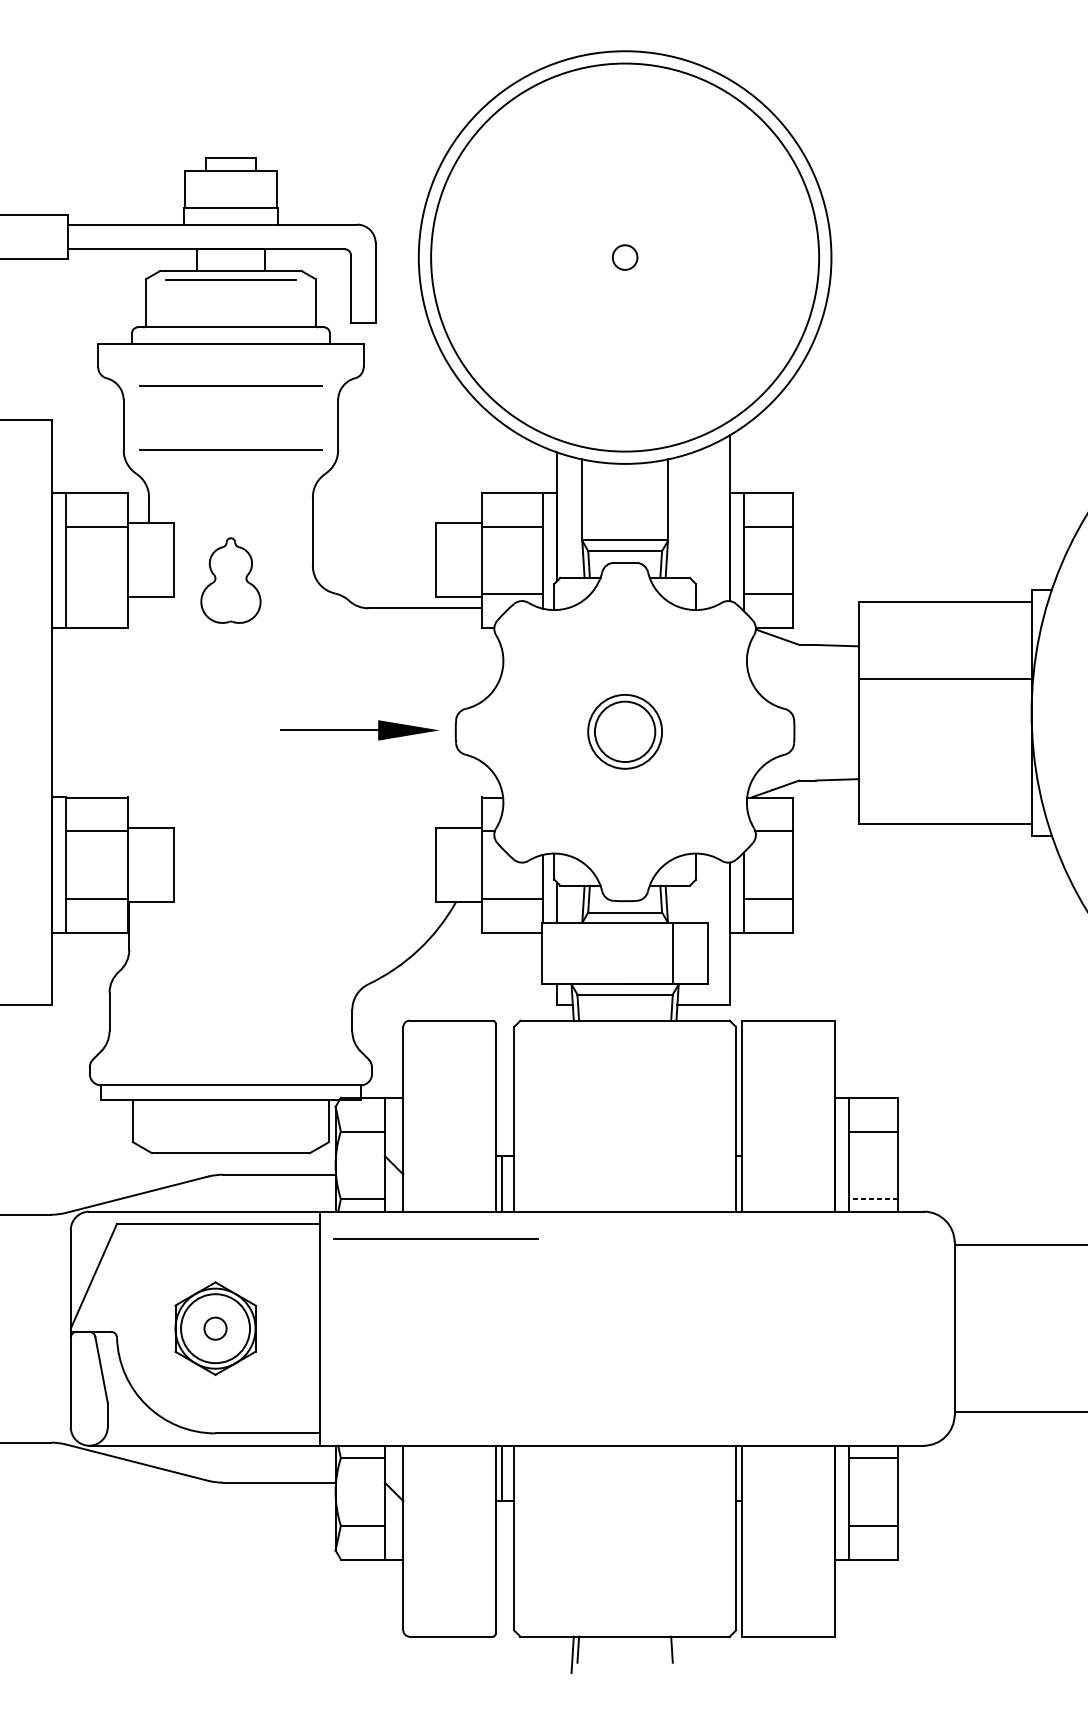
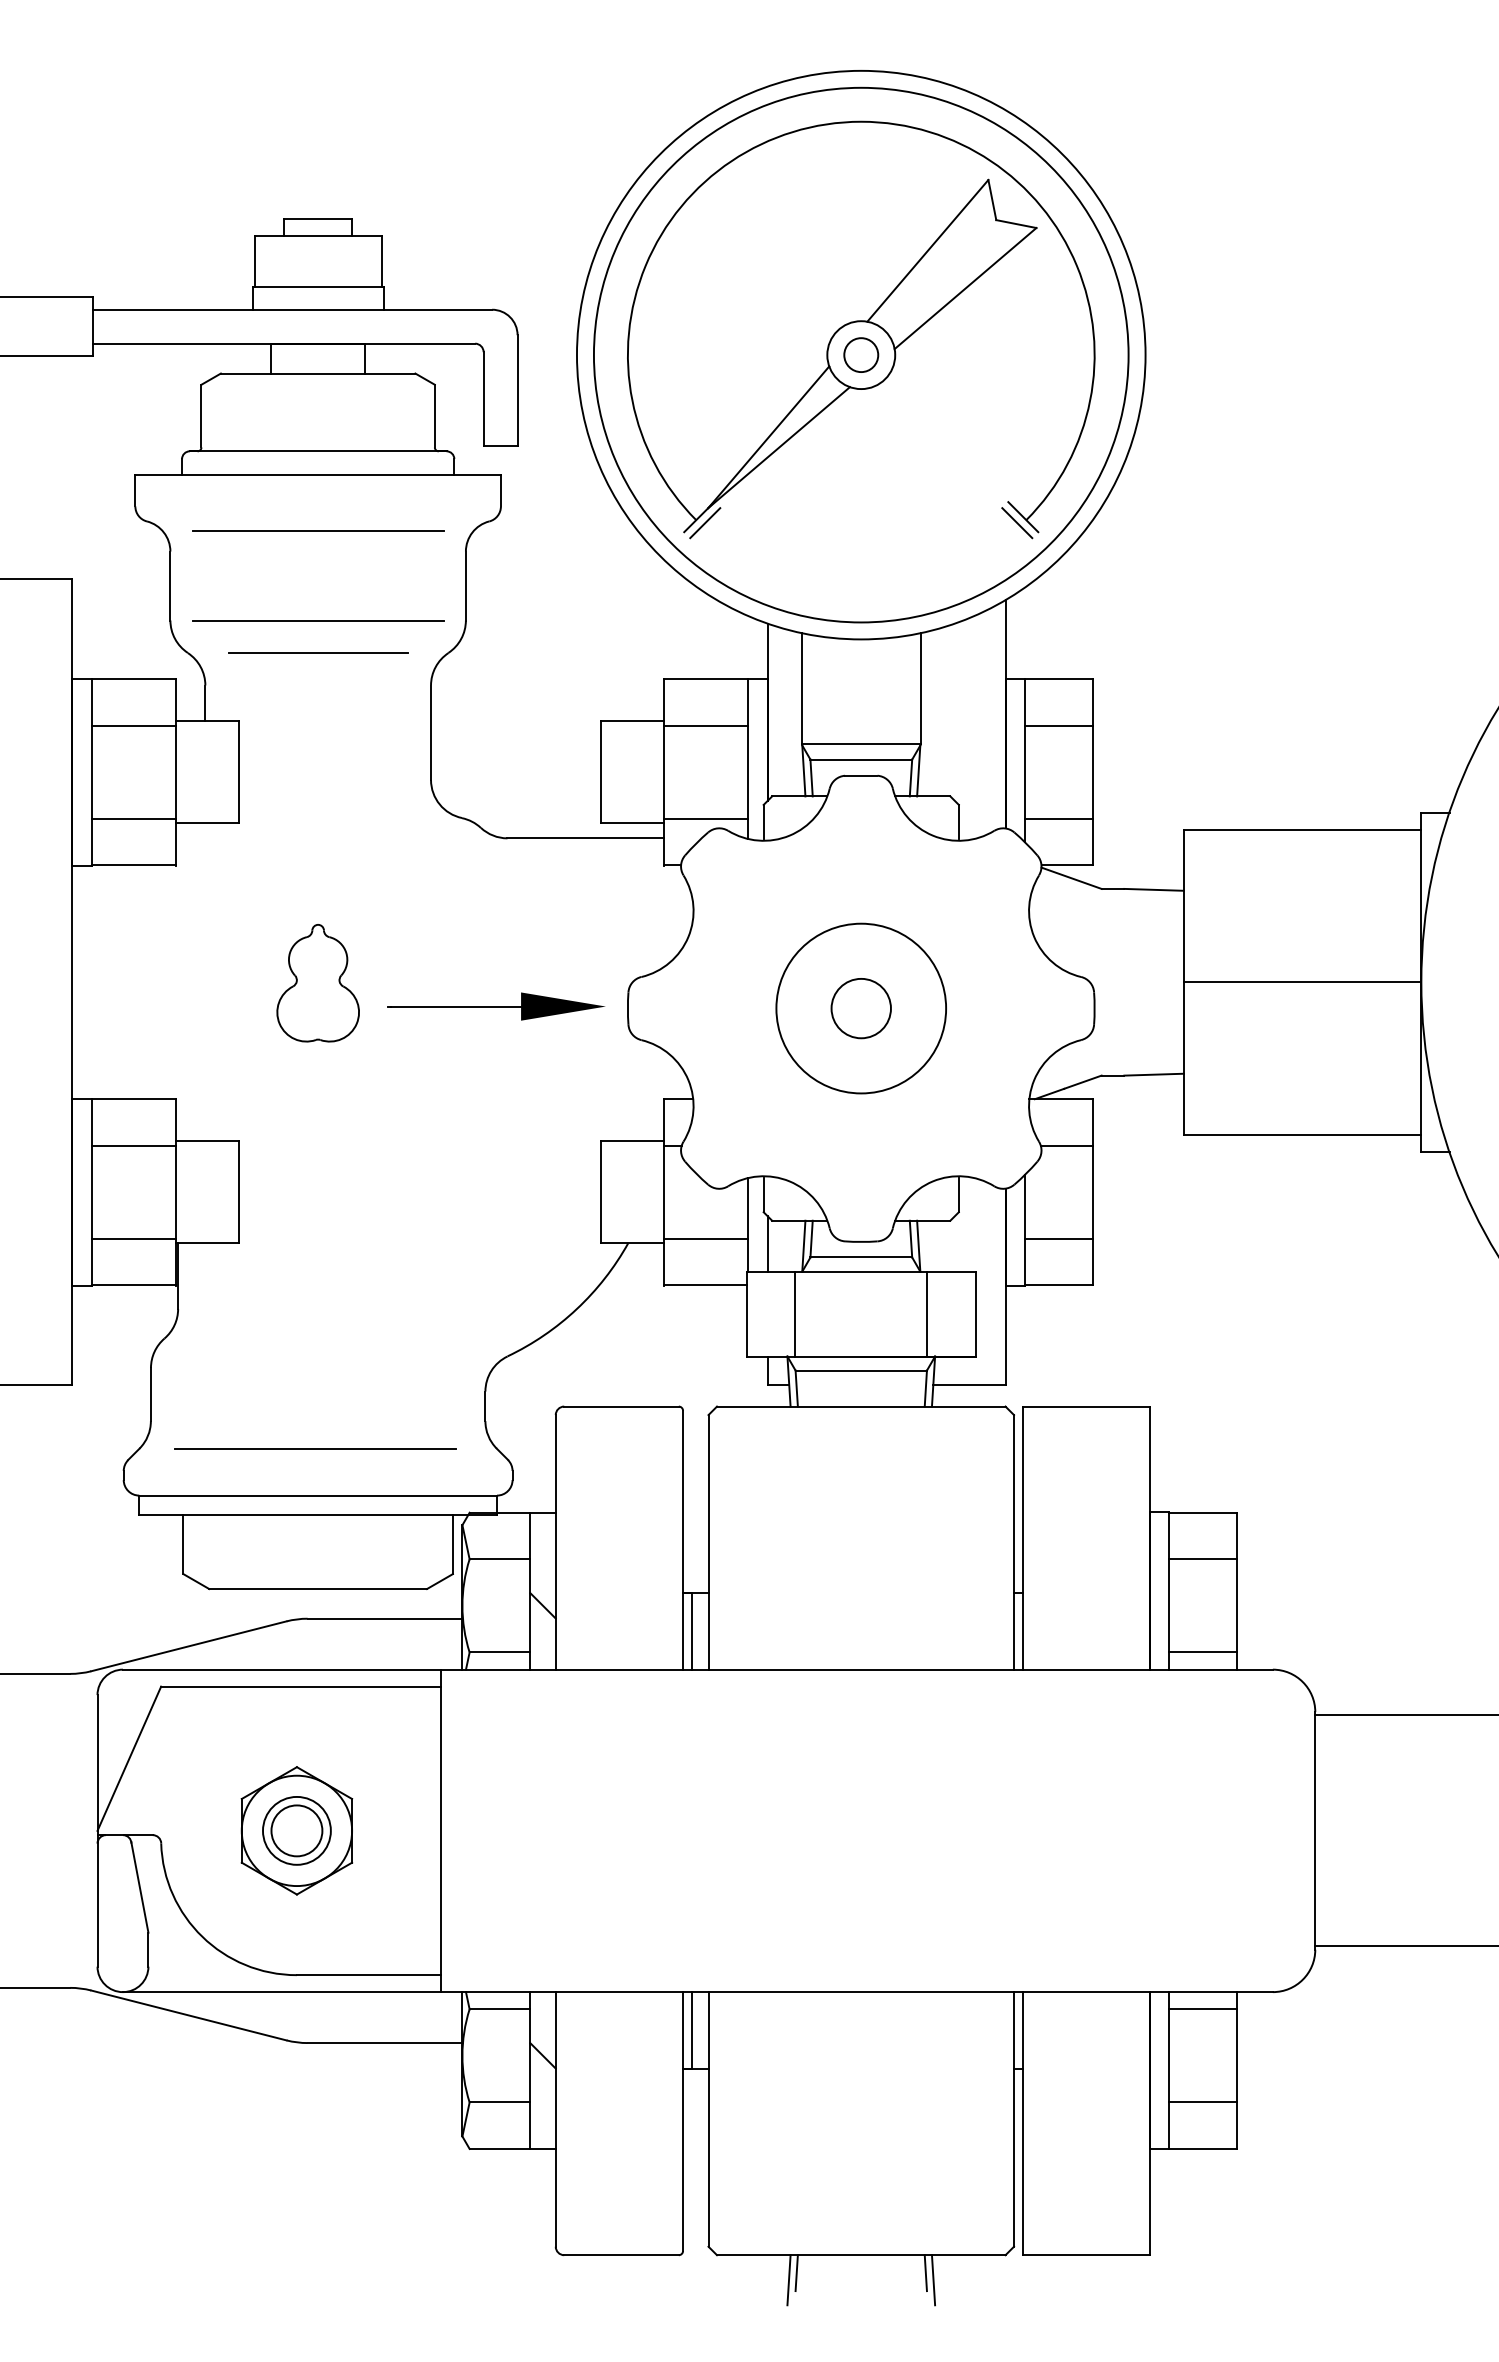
part: (625, 238) -> (861, 329), added
line: (231, 279) -> (318, 652), moved
part: (230, 580) -> (317, 983), moved
line: (96, 593) -> (133, 818), added
line: (945, 678) -> (1302, 982), moved
circle: (624, 731) -> (860, 1008), size x0.71
circle: (625, 731) -> (861, 1008), size x1.67
line: (577, 953) -> (795, 1313), added
line: (873, 1199) -> (1203, 1652), dashed -> solid
line: (435, 1239) -> (315, 1448), moved
circle: (215, 1328) -> (296, 1830), size x0.71
circle: (215, 1328) -> (296, 1830), size x1.67
line: (677, 1655) -> (933, 2280), added

